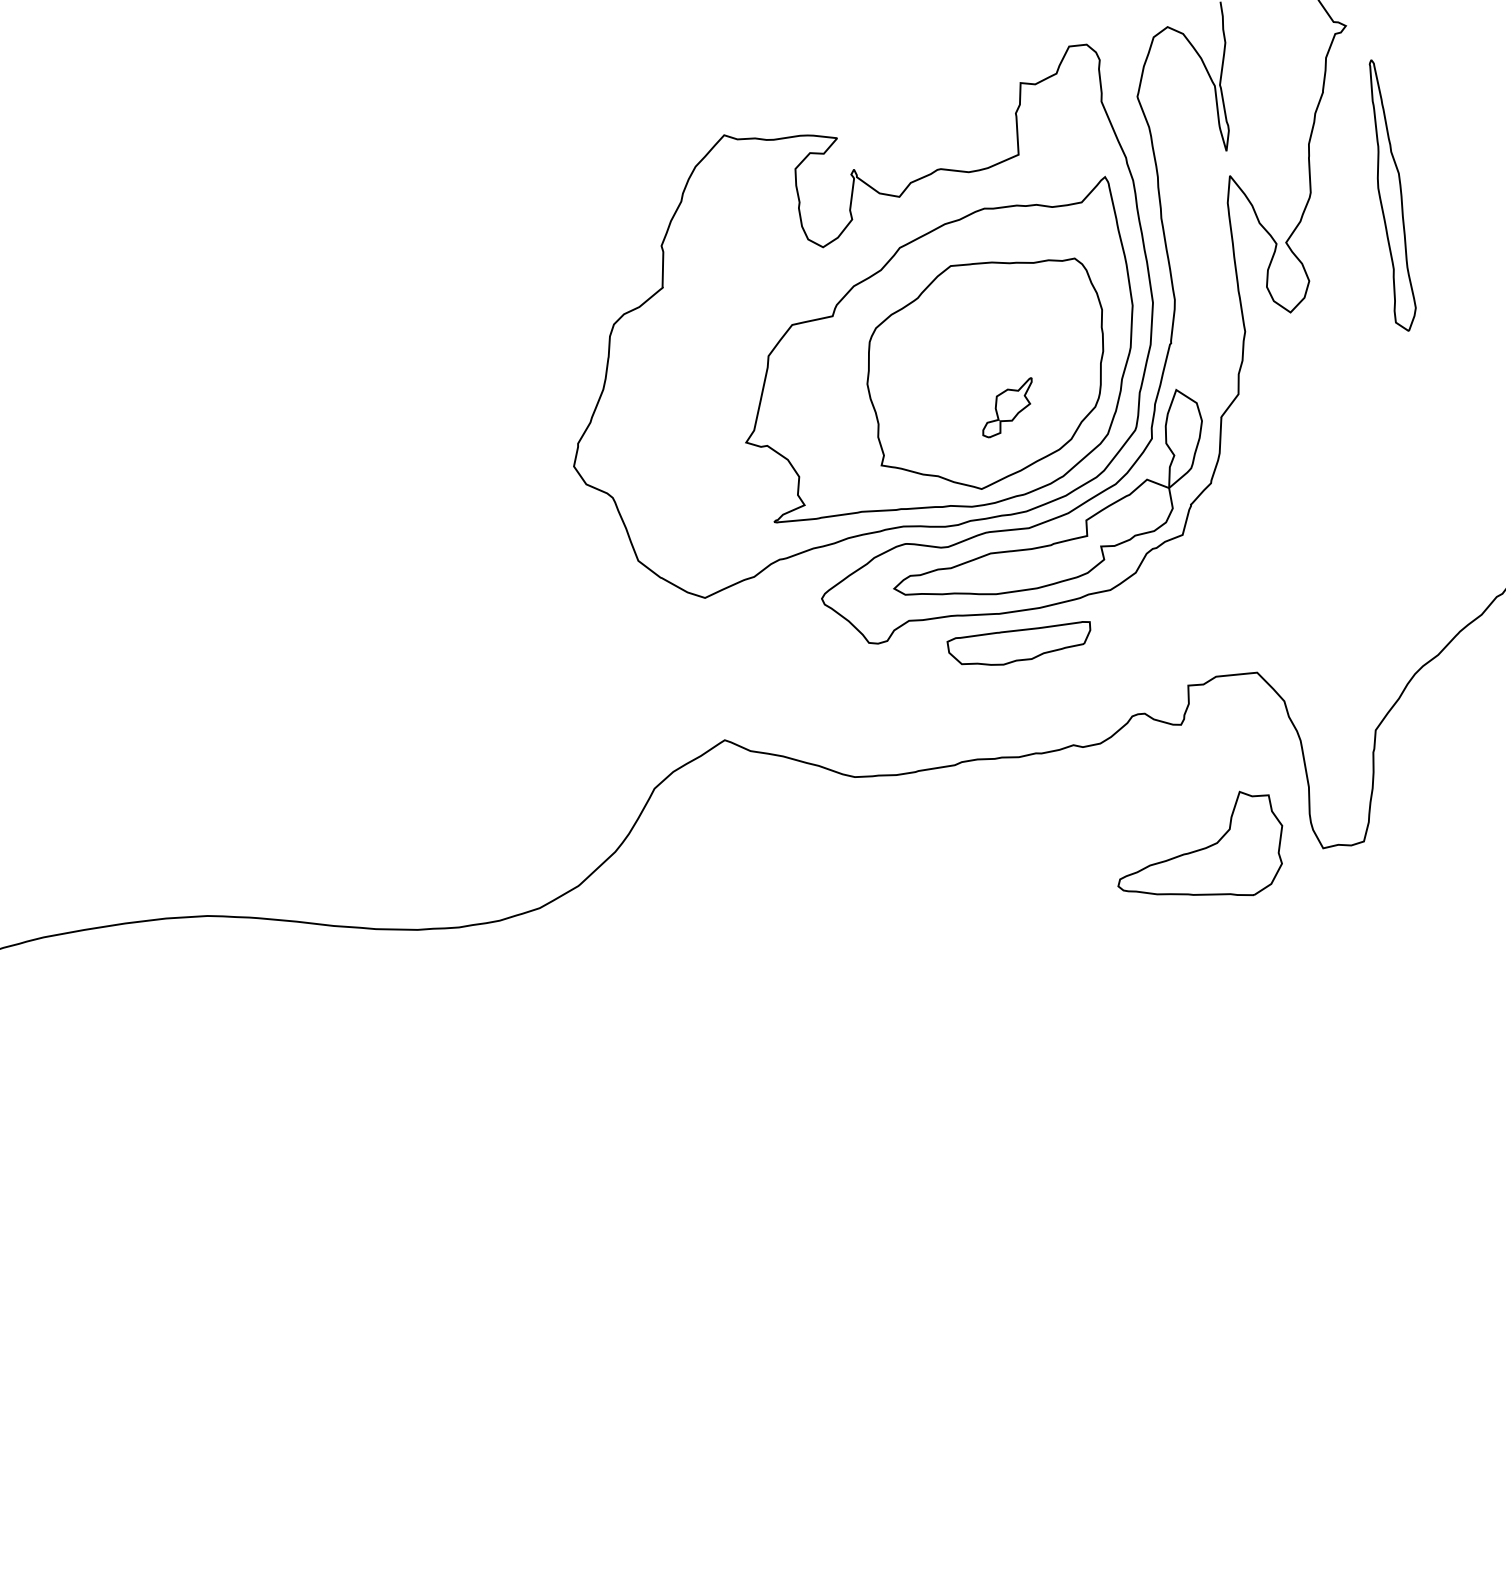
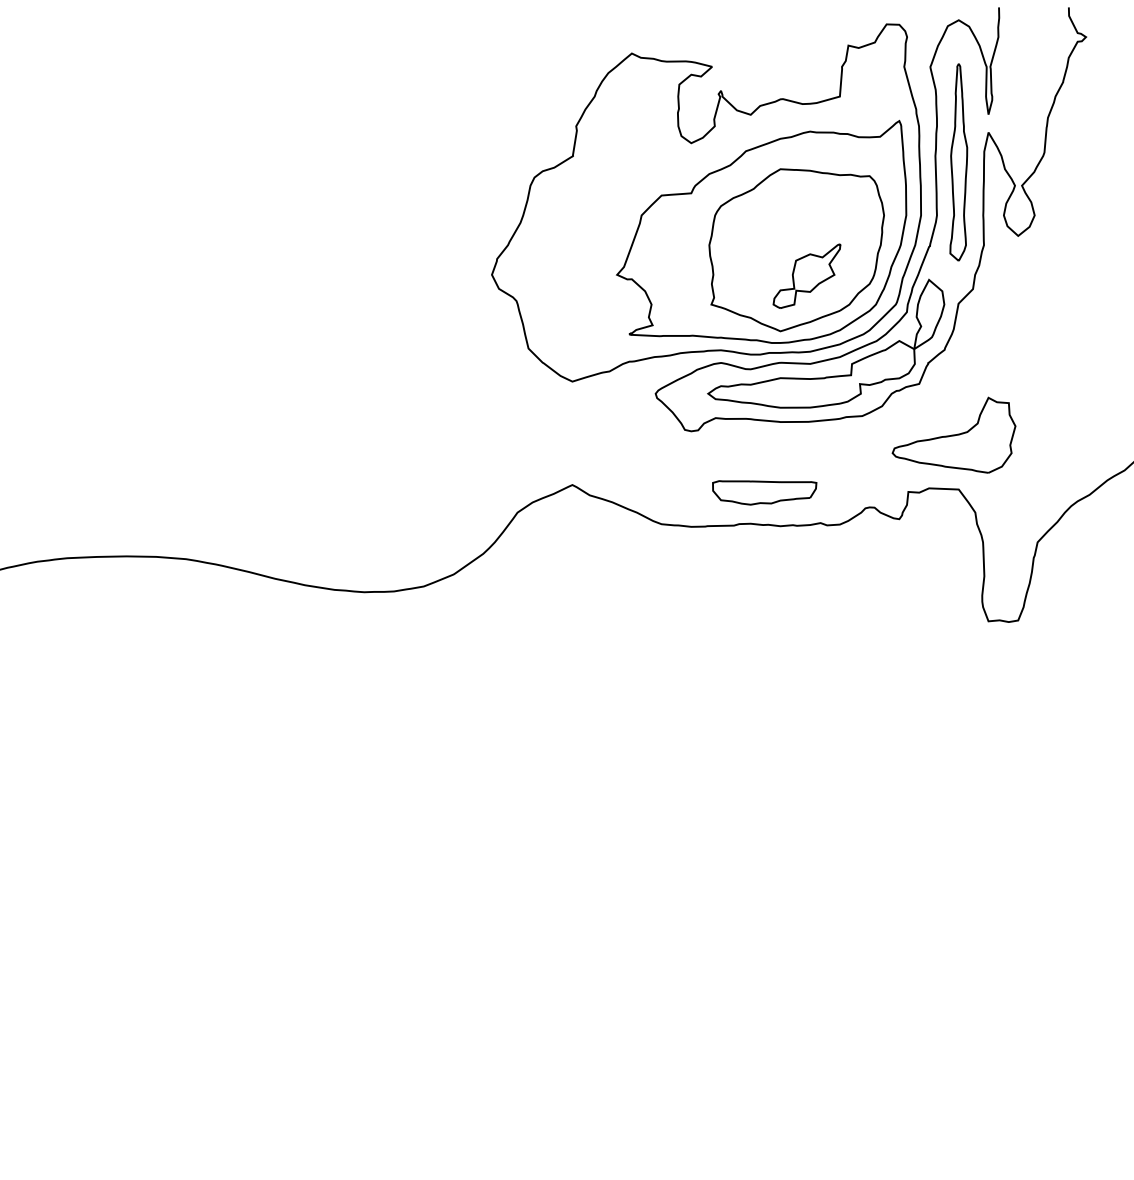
part: (1389, 195) -> (958, 162), moved
part: (1006, 407) -> (806, 275), size x1.67
part: (1020, 645) -> (764, 492), moved
part: (1198, 849) -> (953, 434), moved

